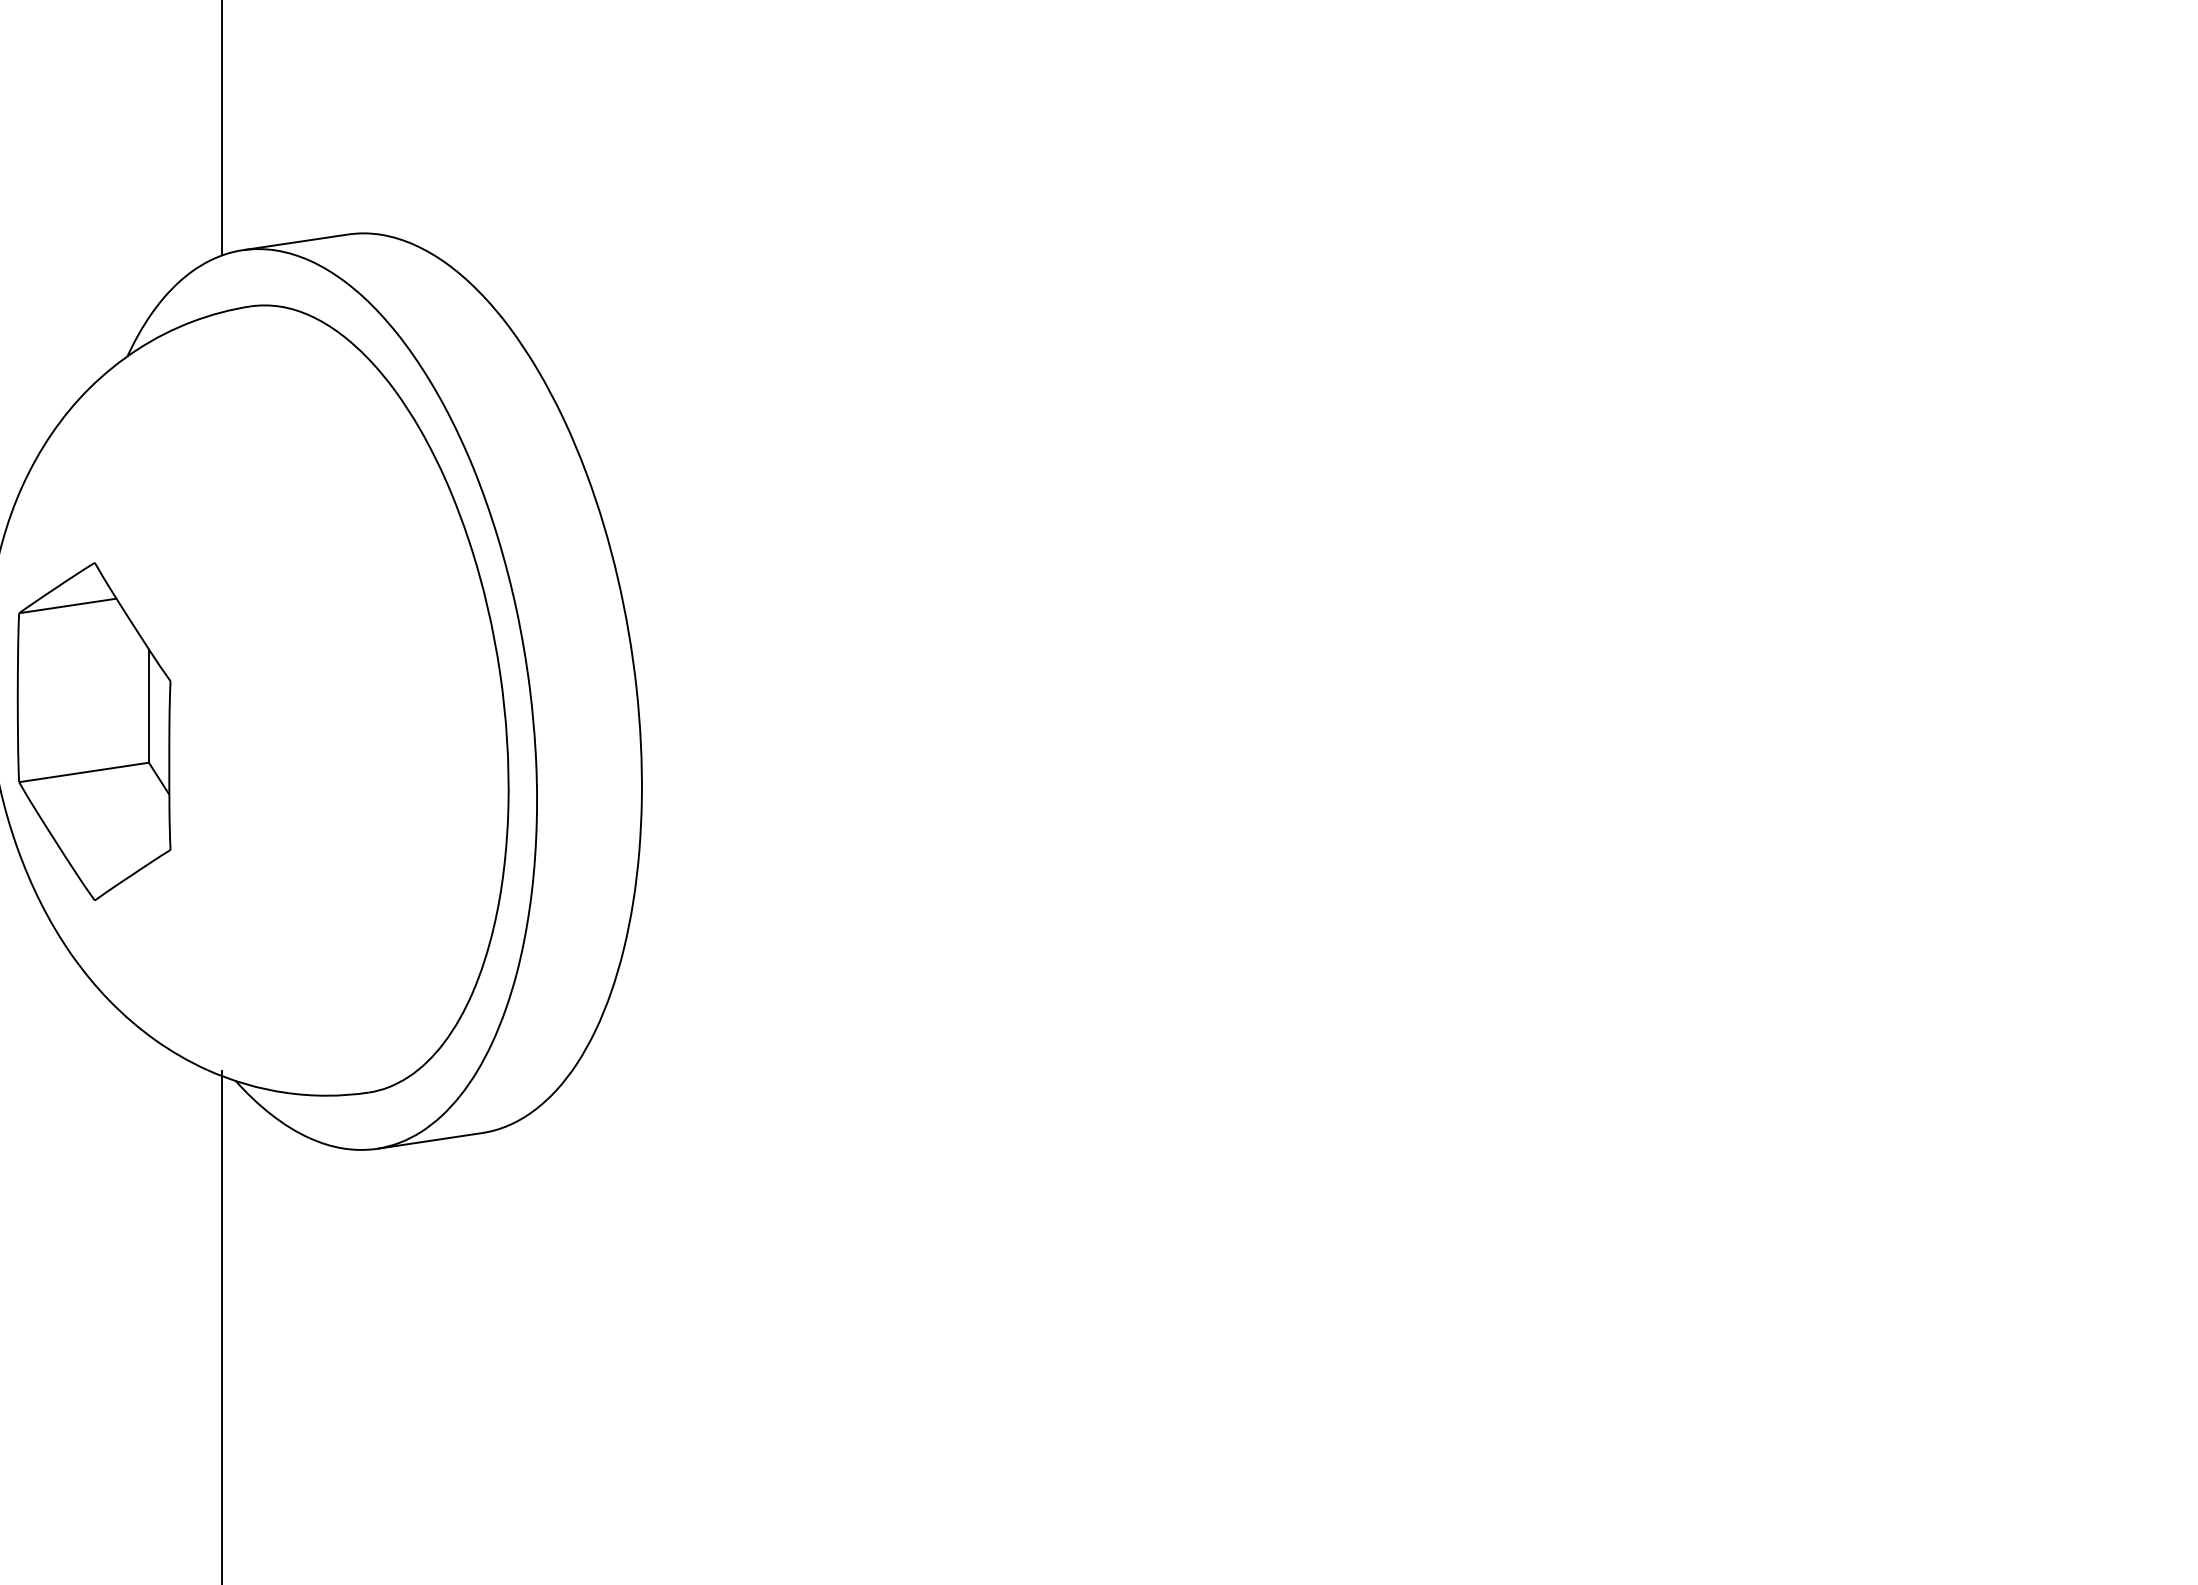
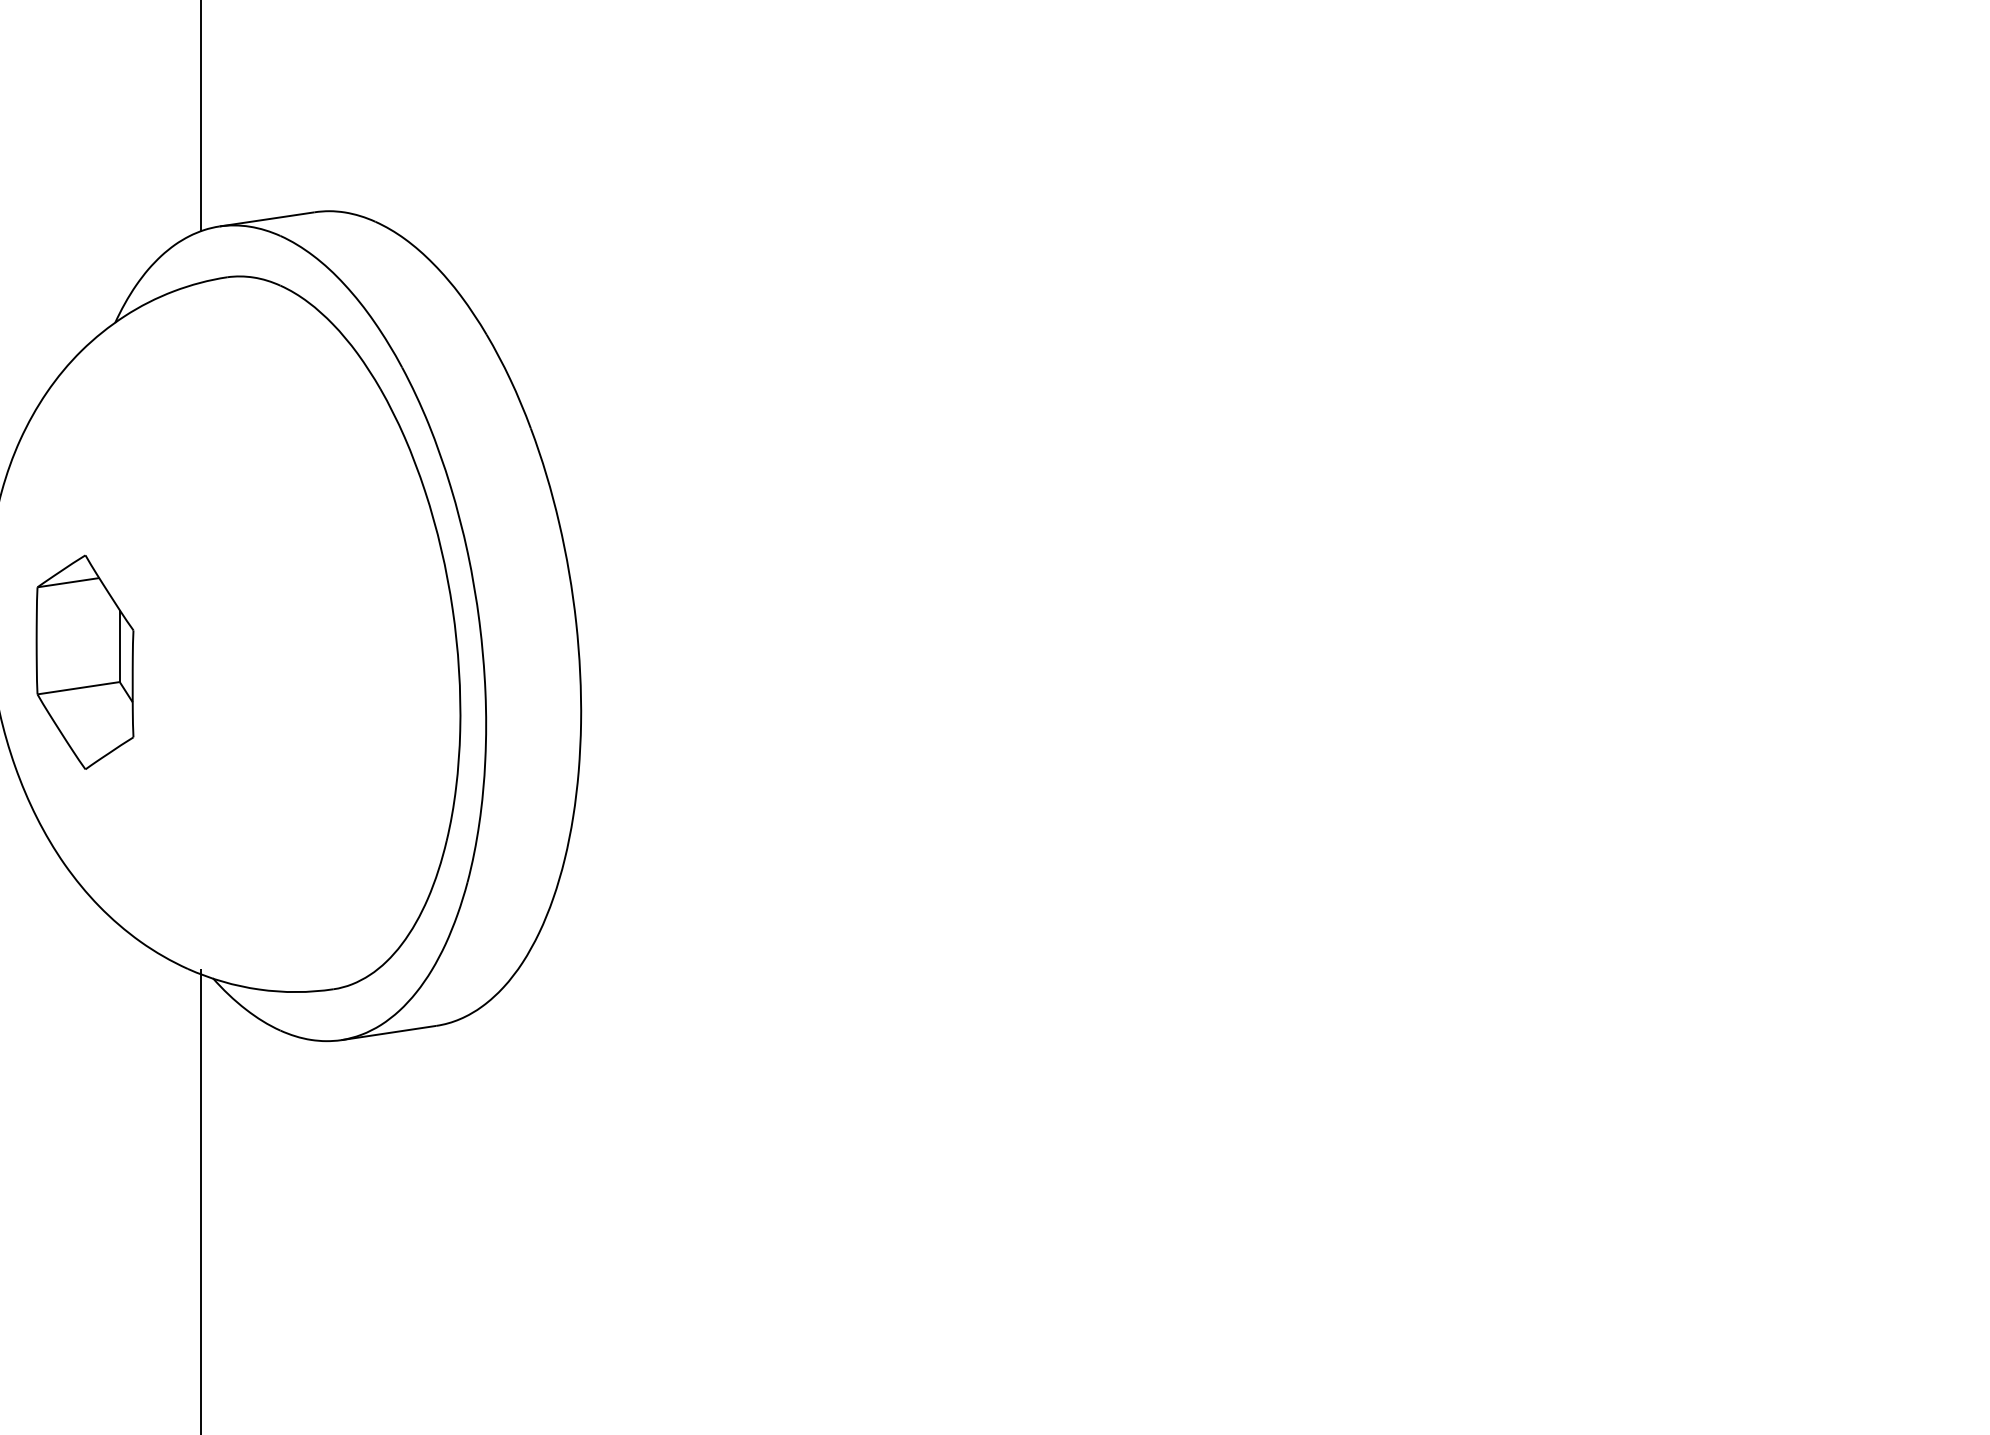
part: (93, 731) -> (84, 662), size x0.7

